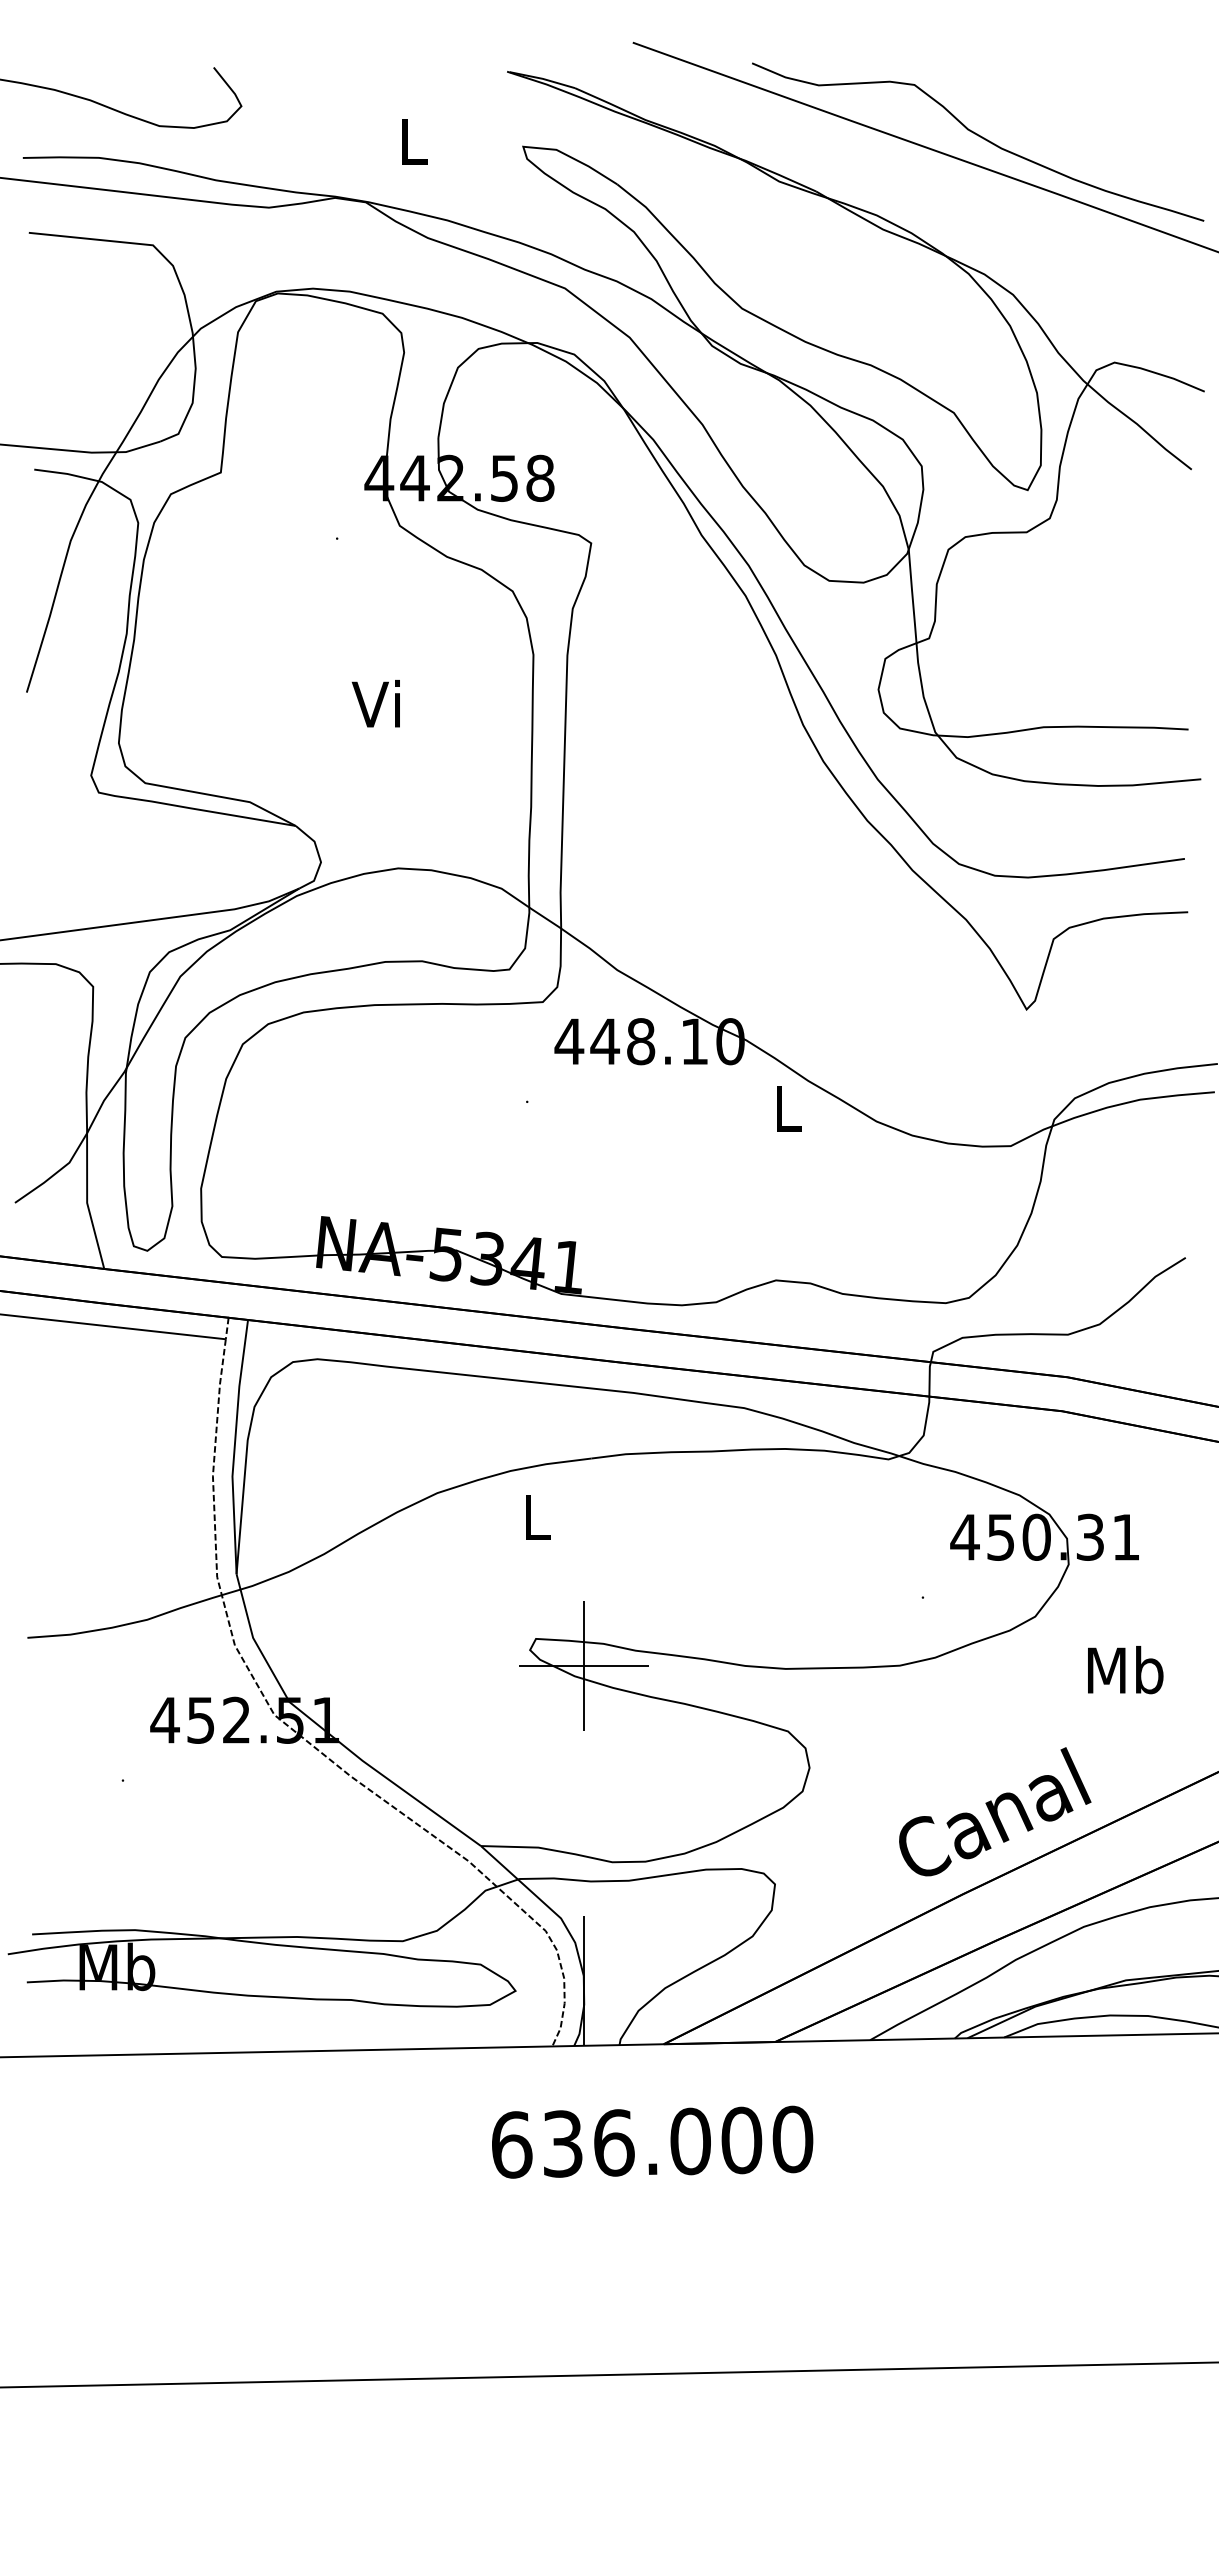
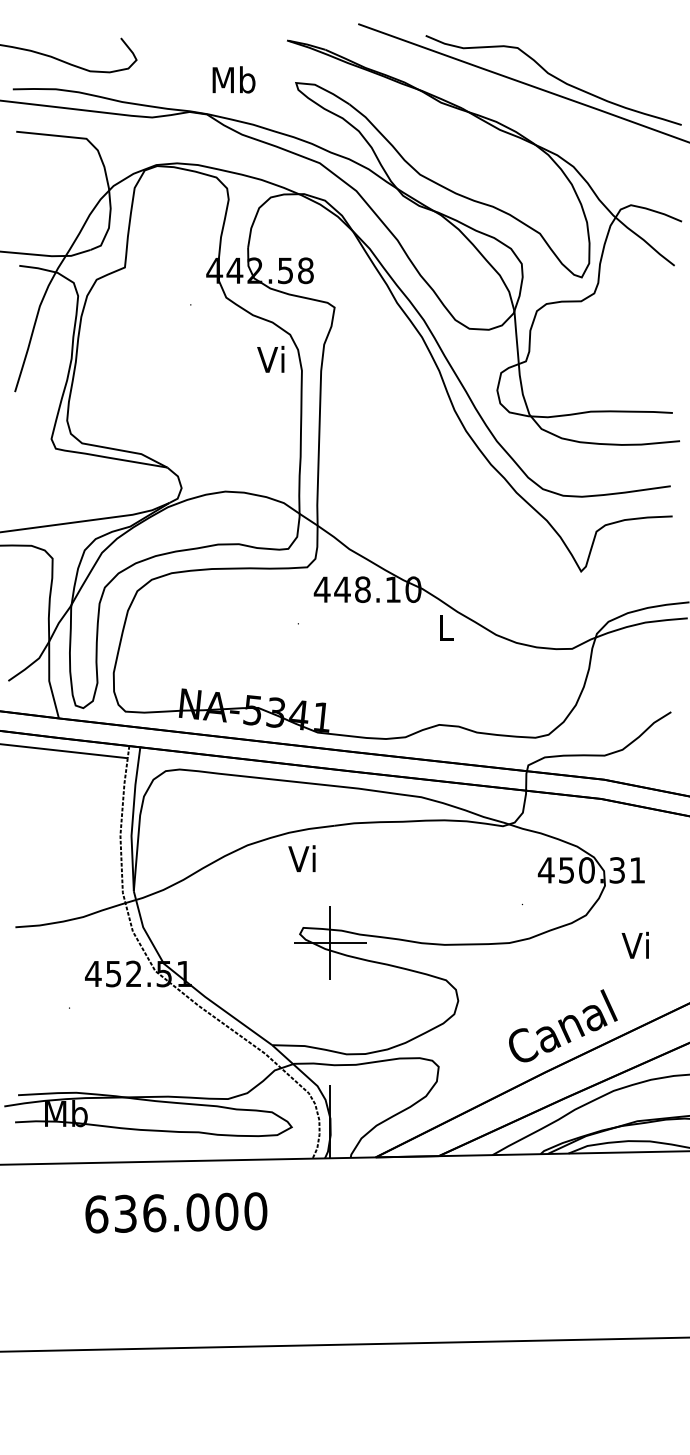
text: (412, 140) -> (233, 79), L -> Mb
text: (375, 702) -> (270, 358), moved
text: (532, 1516) -> (301, 858), L -> Vi
text: (1126, 1670) -> (637, 945), Mb -> Vi
text: (652, 2141) -> (176, 1212), moved

